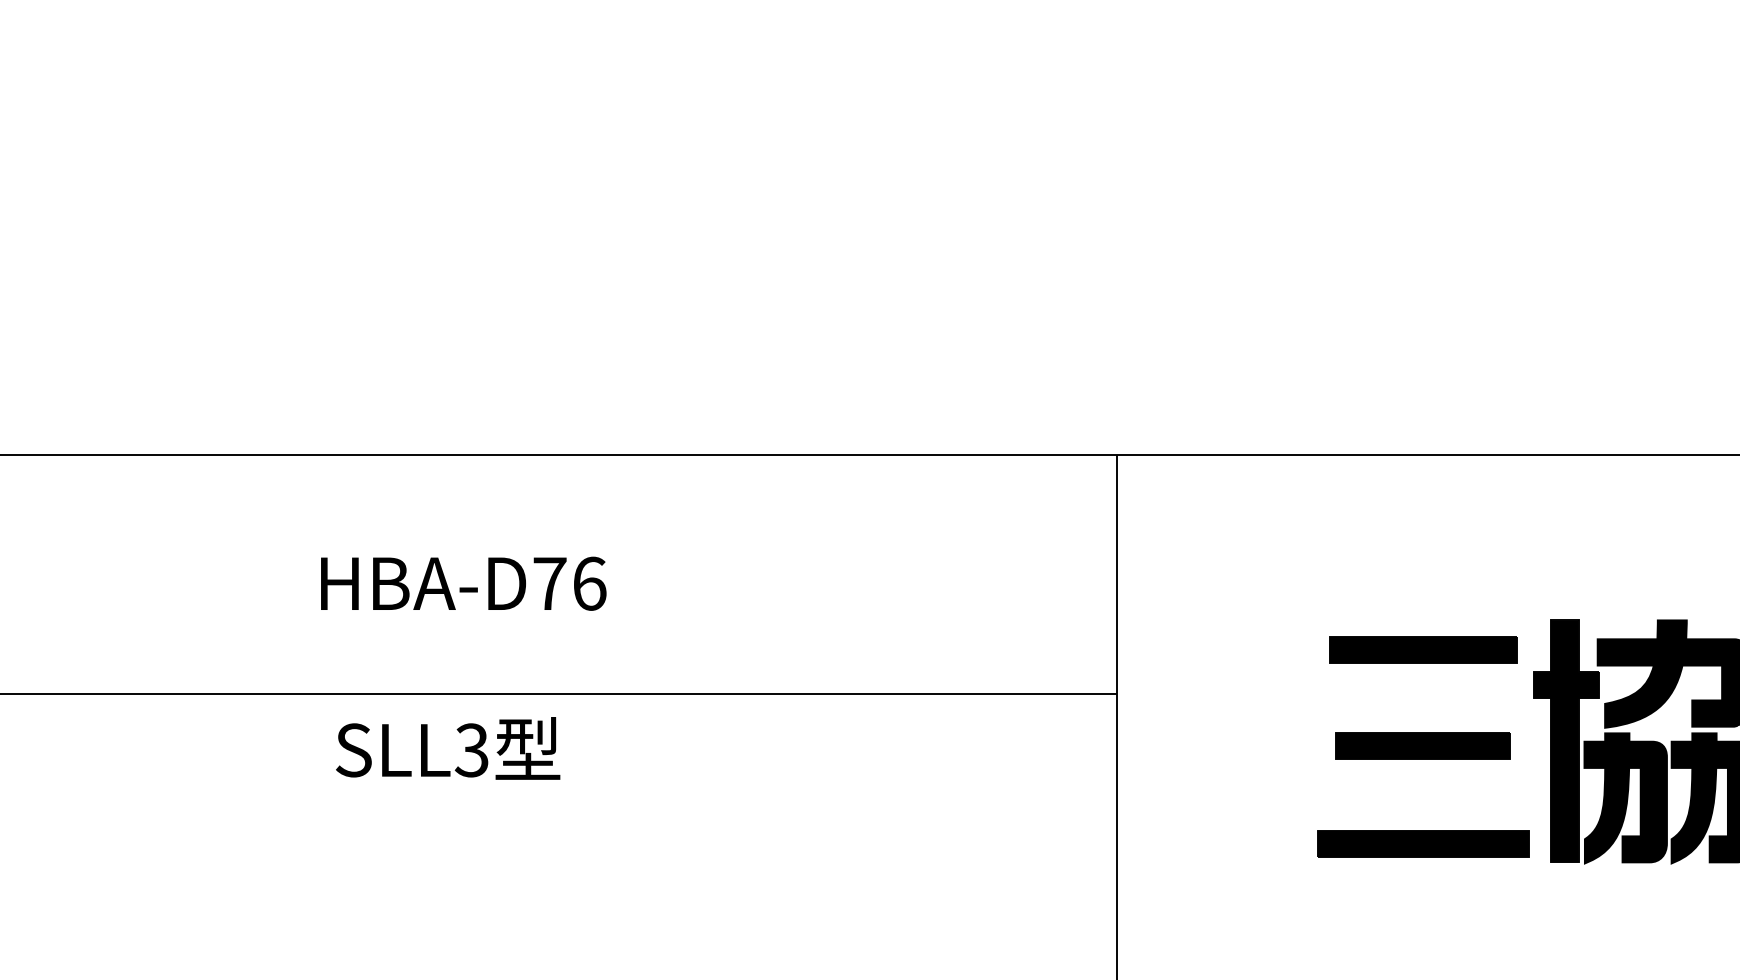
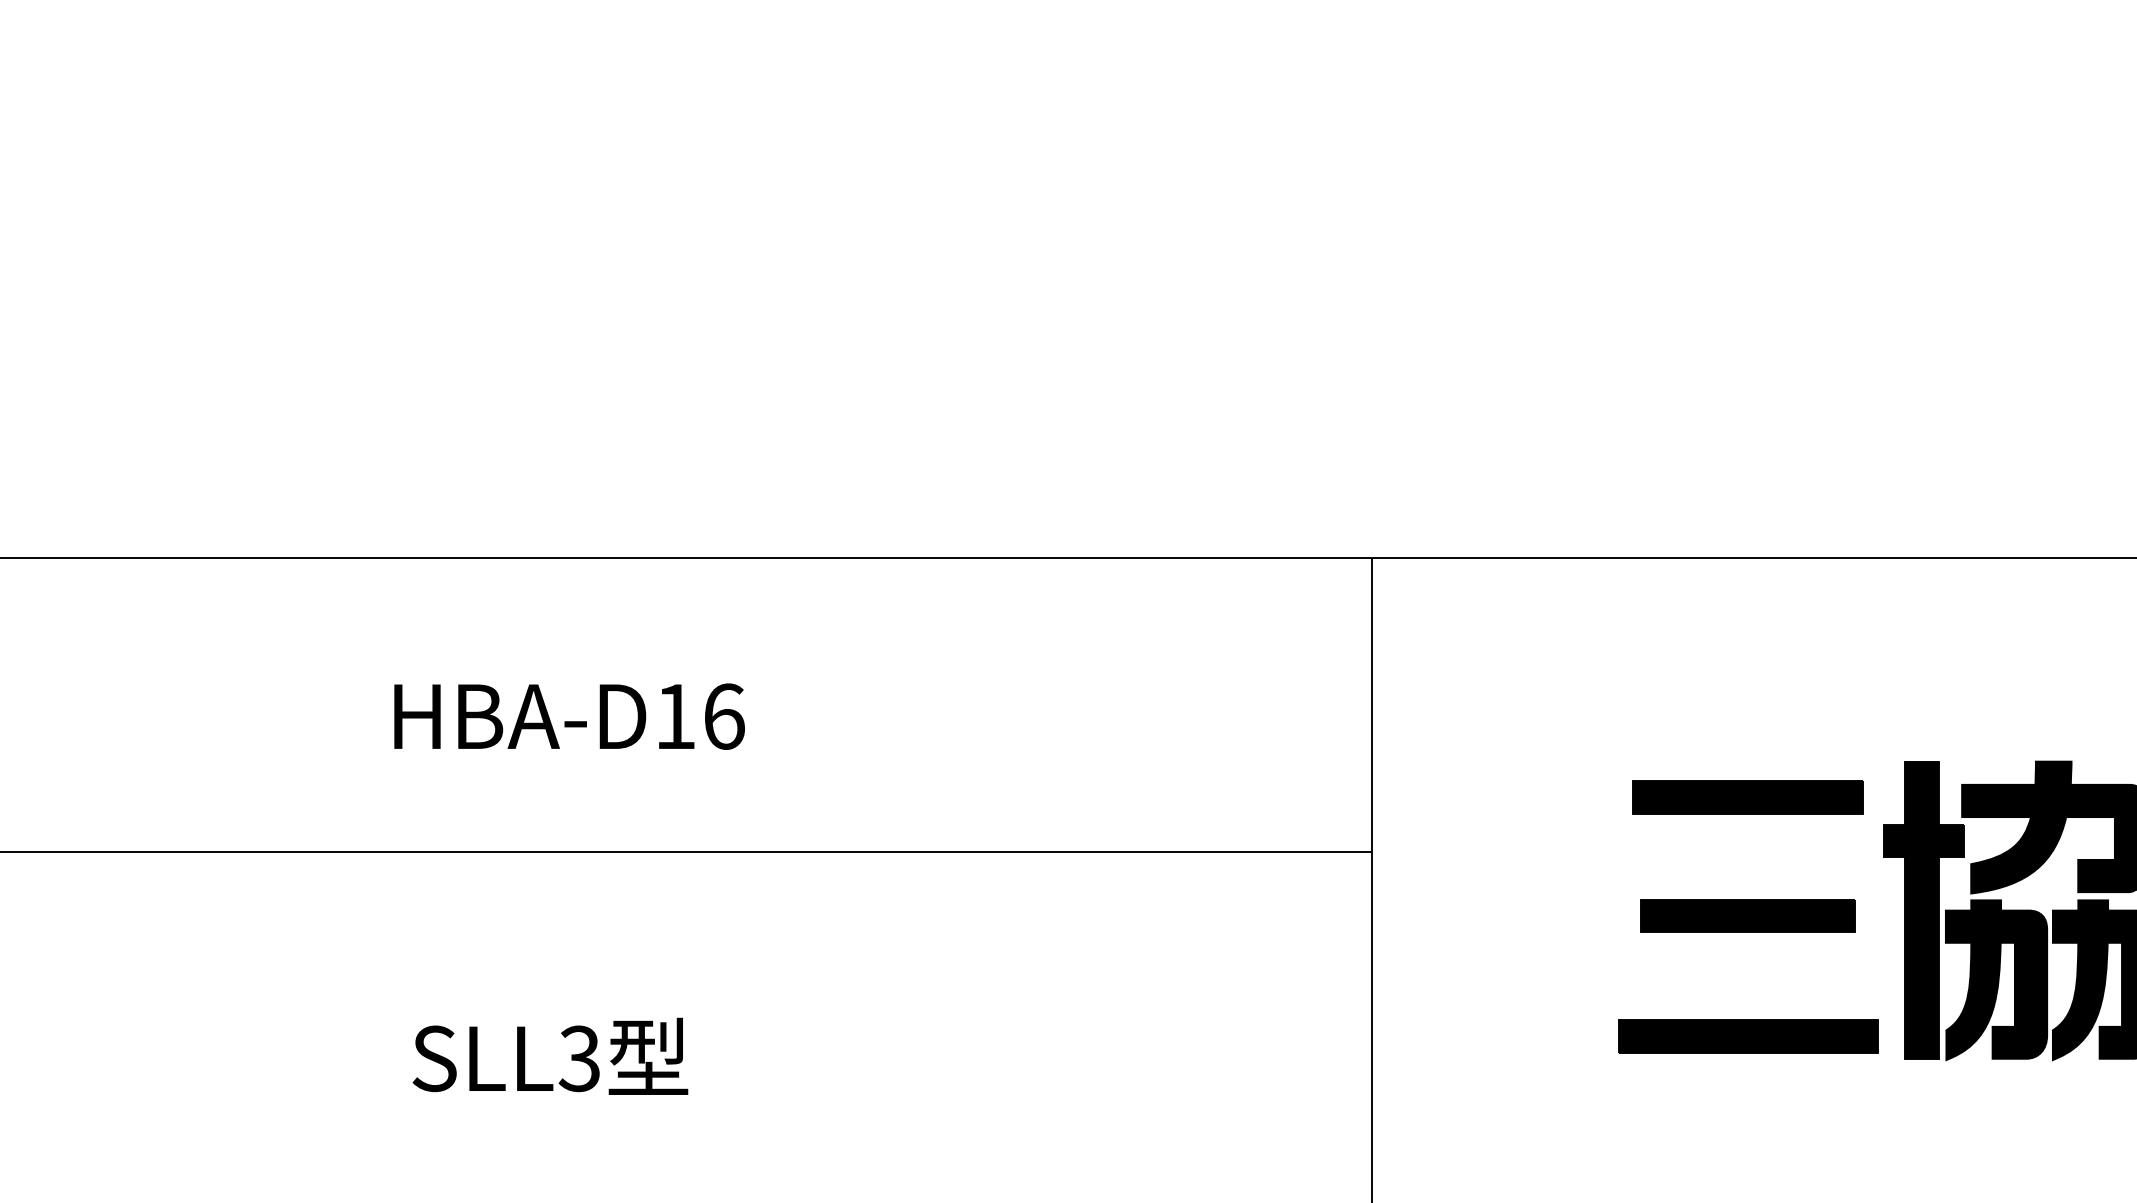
text: (549, 583) -> (674, 716), HBA-D76 -> HBA-D16
text: (448, 748) -> (550, 1056), moved

